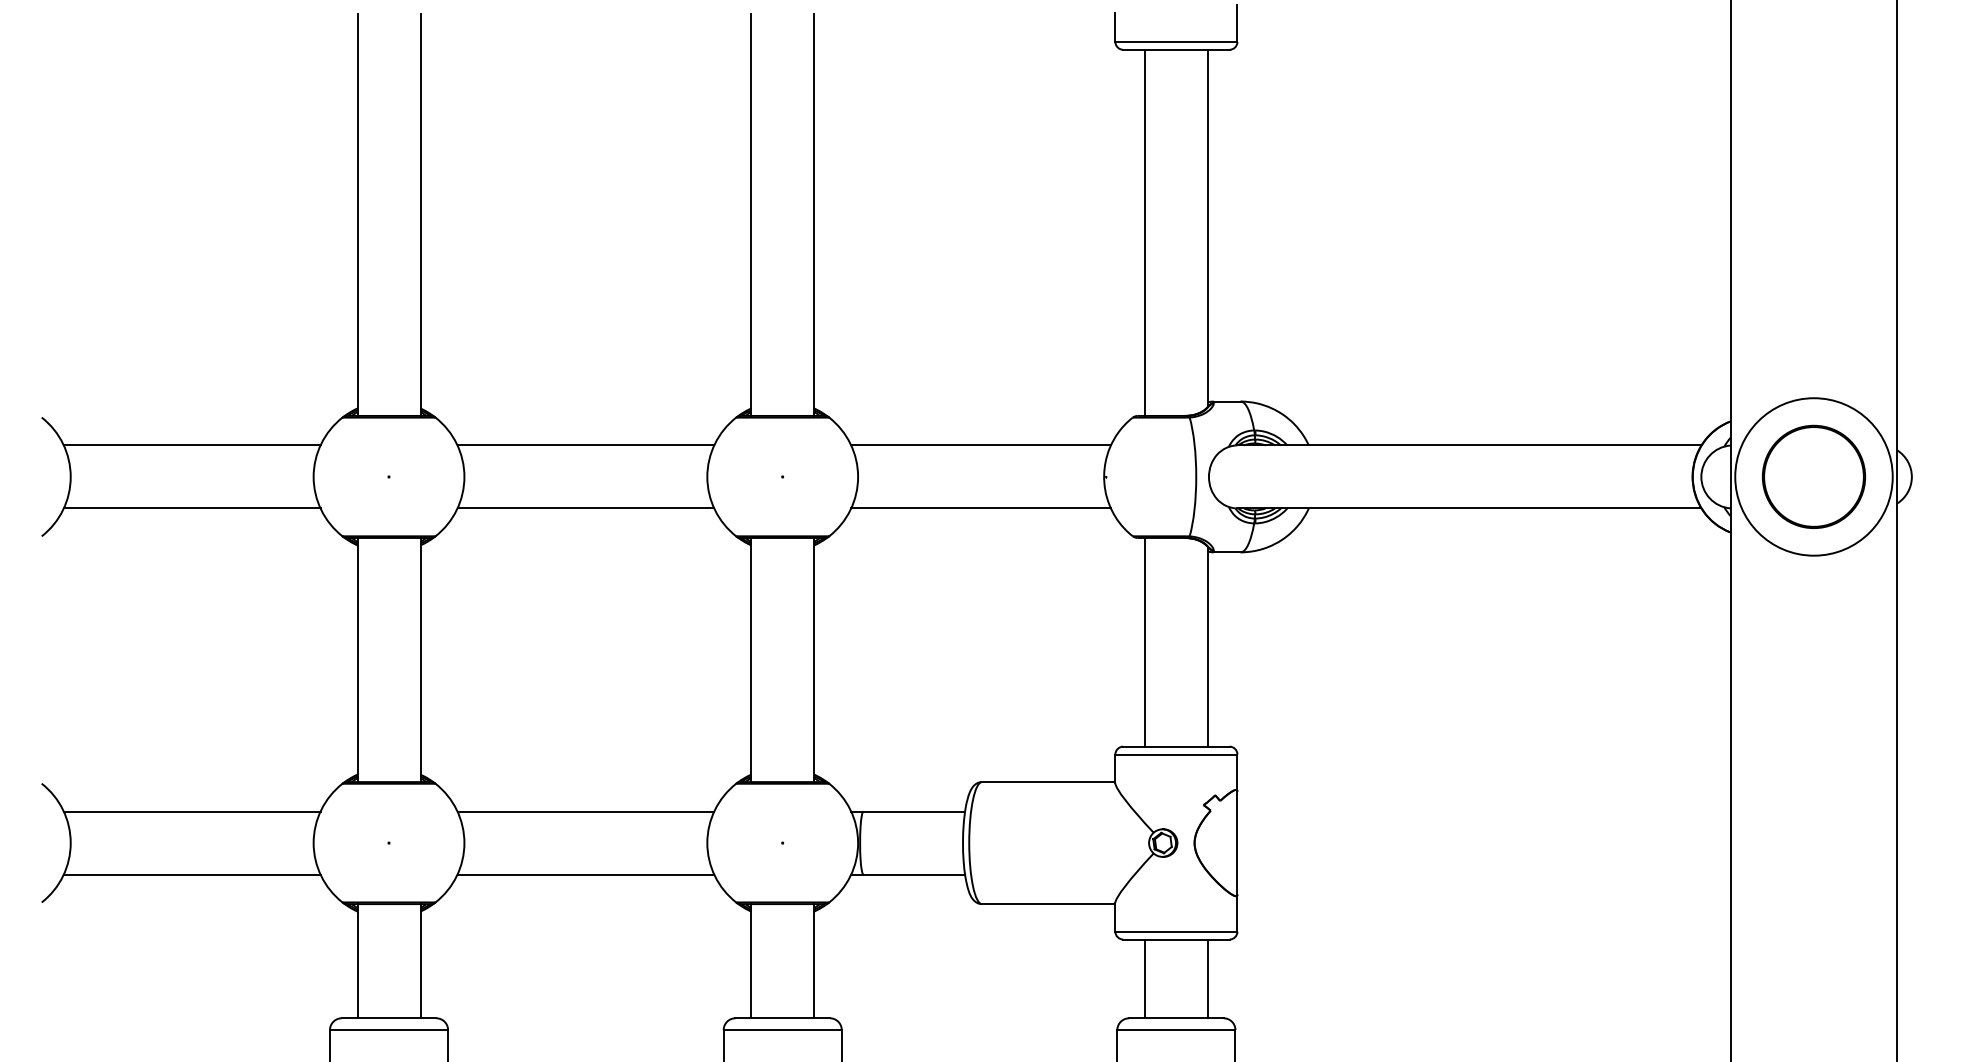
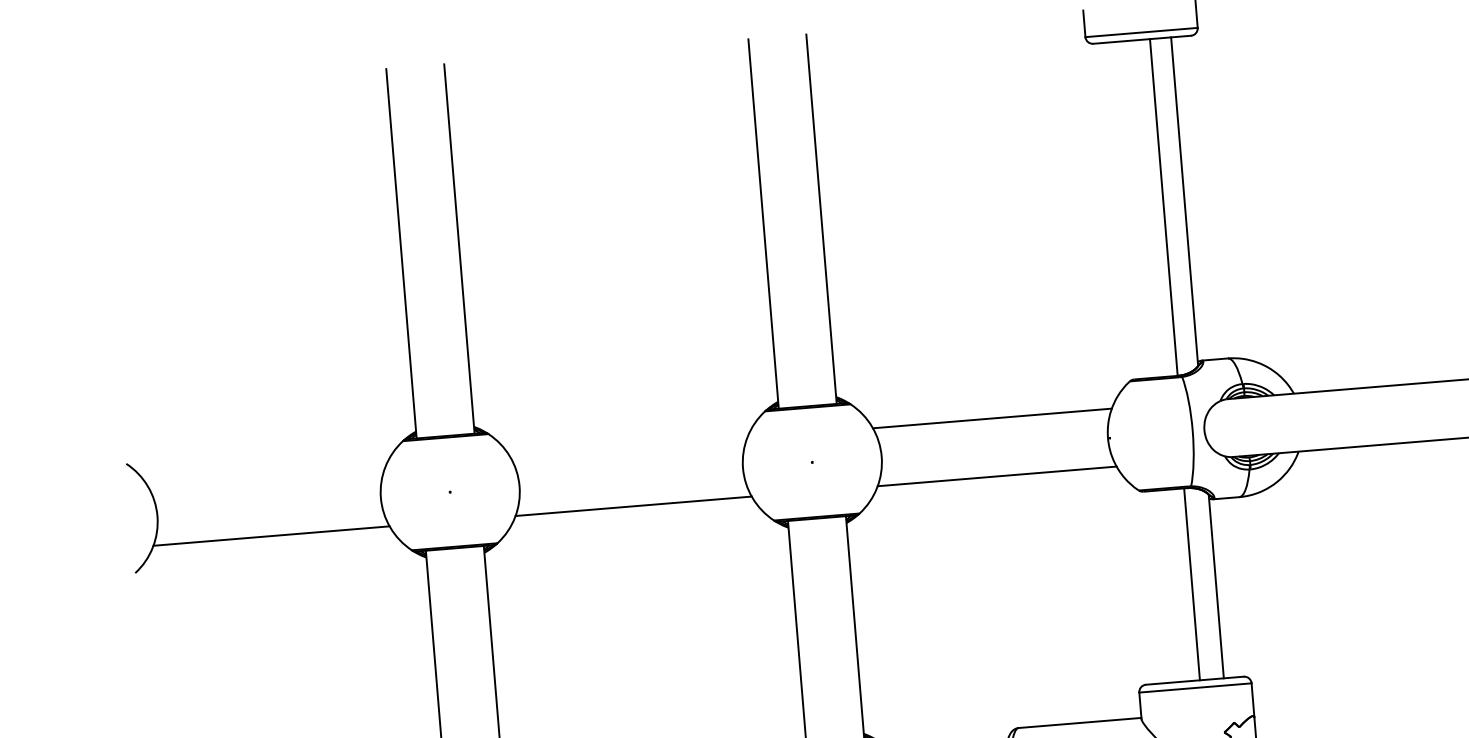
line: (1144, 232) -> (1163, 207), moved
line: (191, 445) -> (266, 478), removed
line: (585, 445) -> (628, 448), removed
line: (1144, 641) -> (1191, 583), moved

